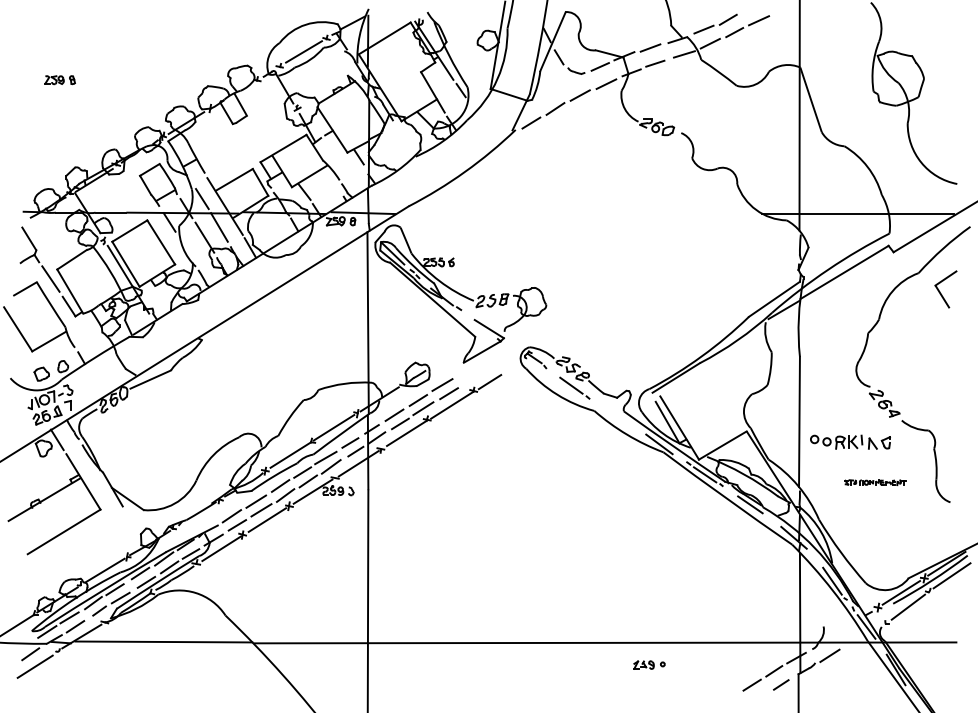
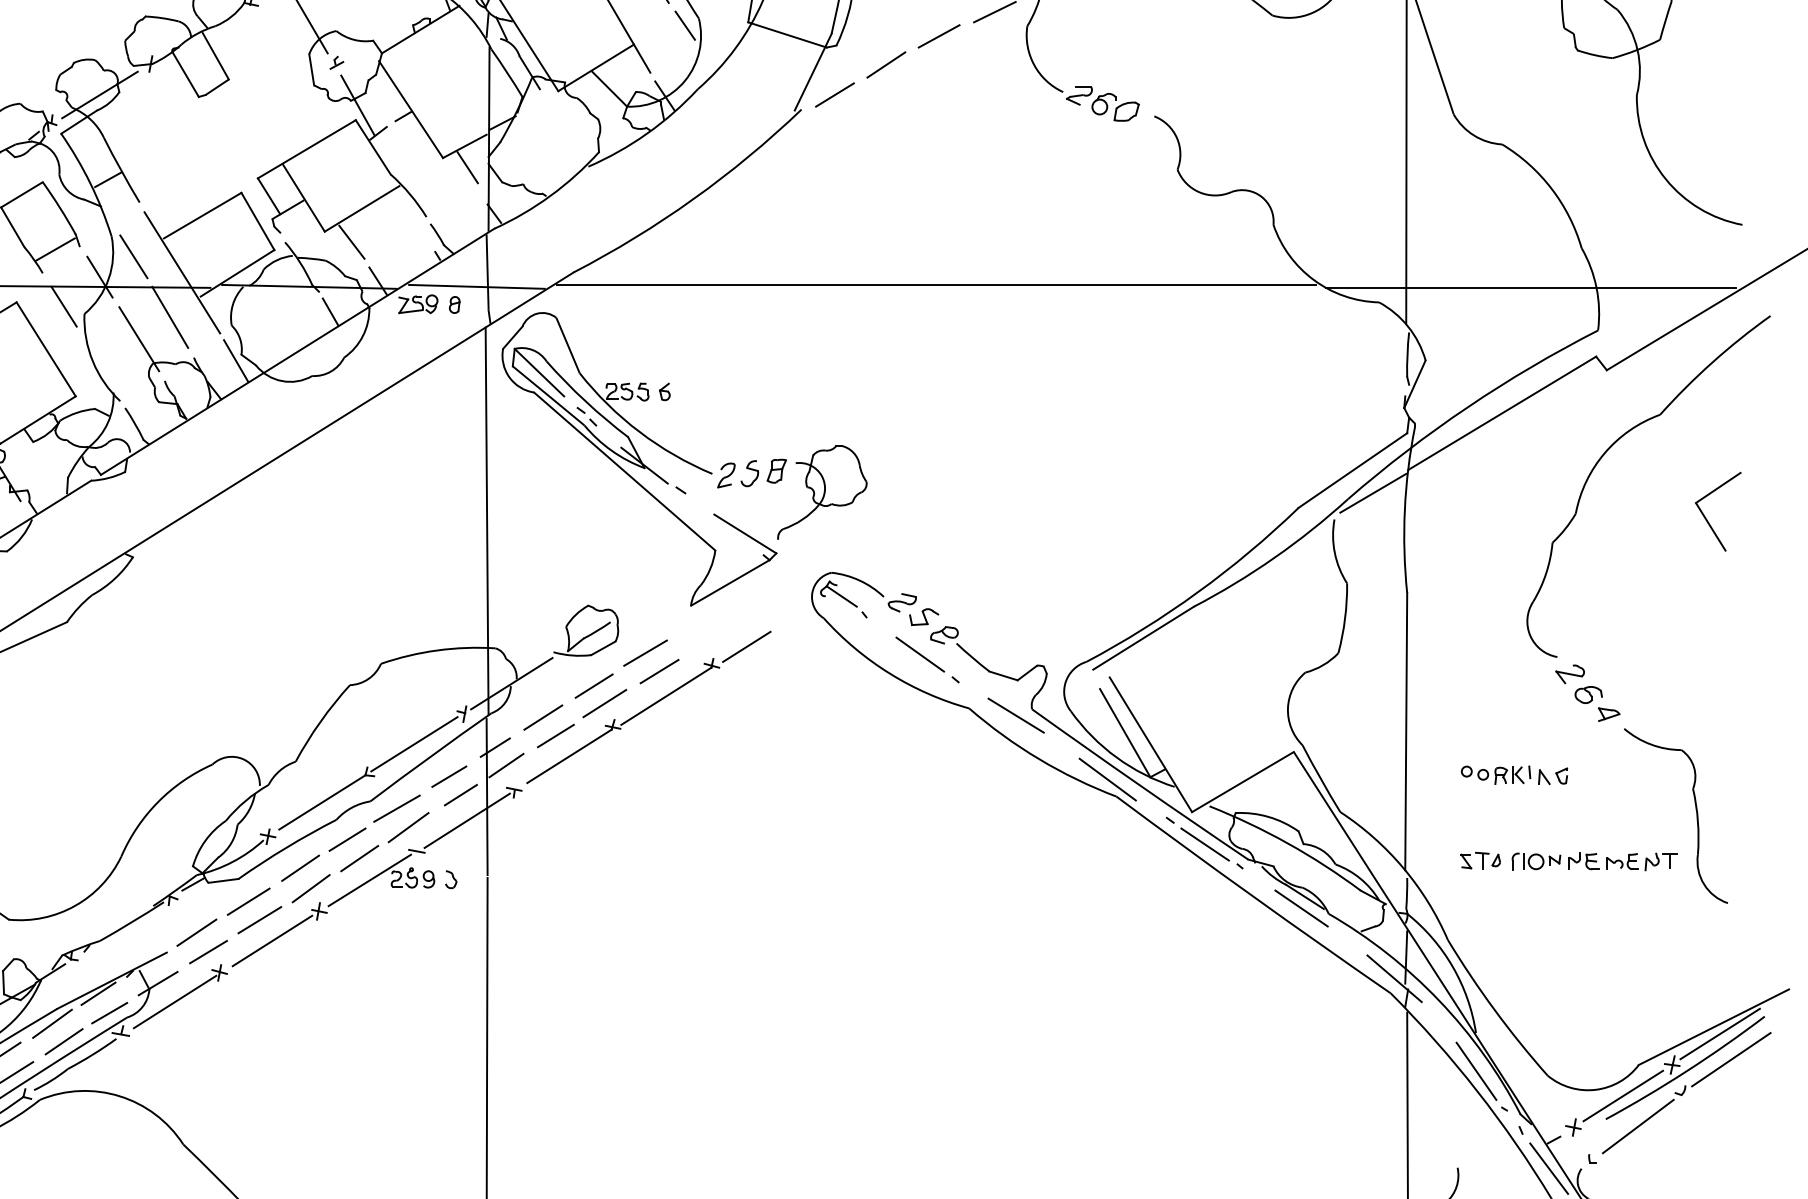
line: (579, 212) -> (937, 285), added
part: (945, 289) -> (1717, 511), moved
line: (616, 414) -> (1016, 715), added
part: (849, 442) -> (1512, 775), size x0.62
part: (875, 482) -> (1568, 860), size x1.67

